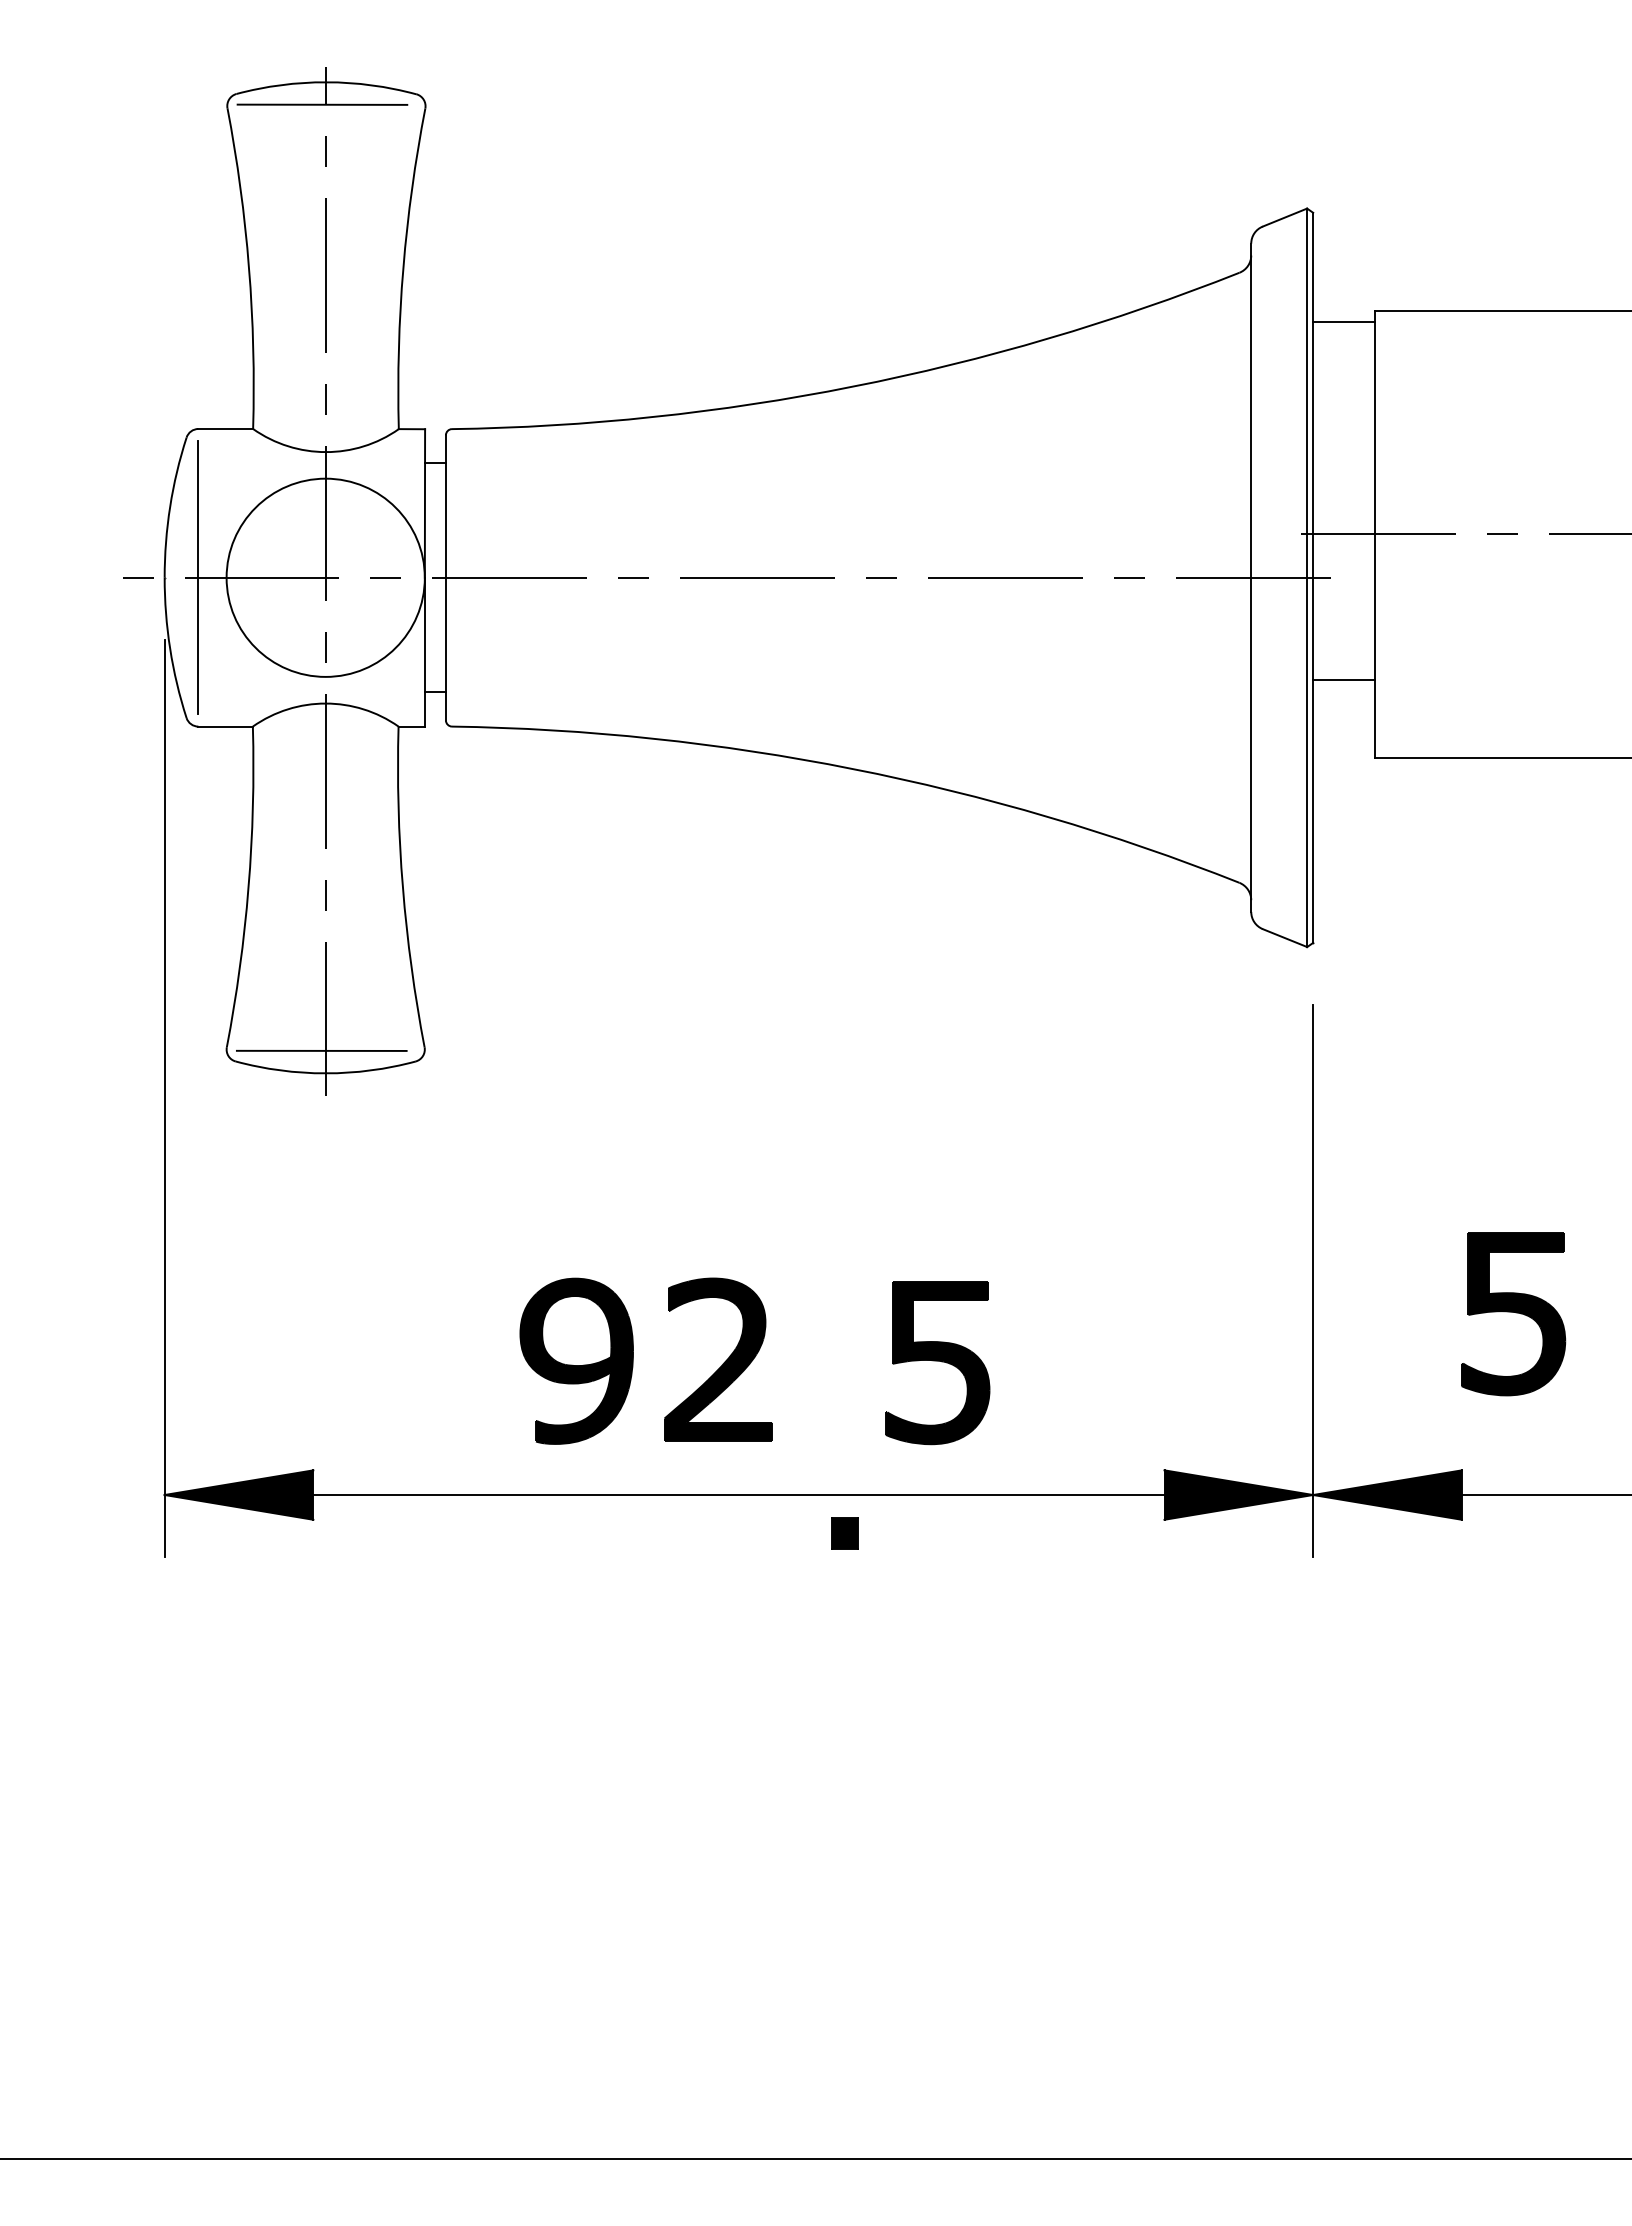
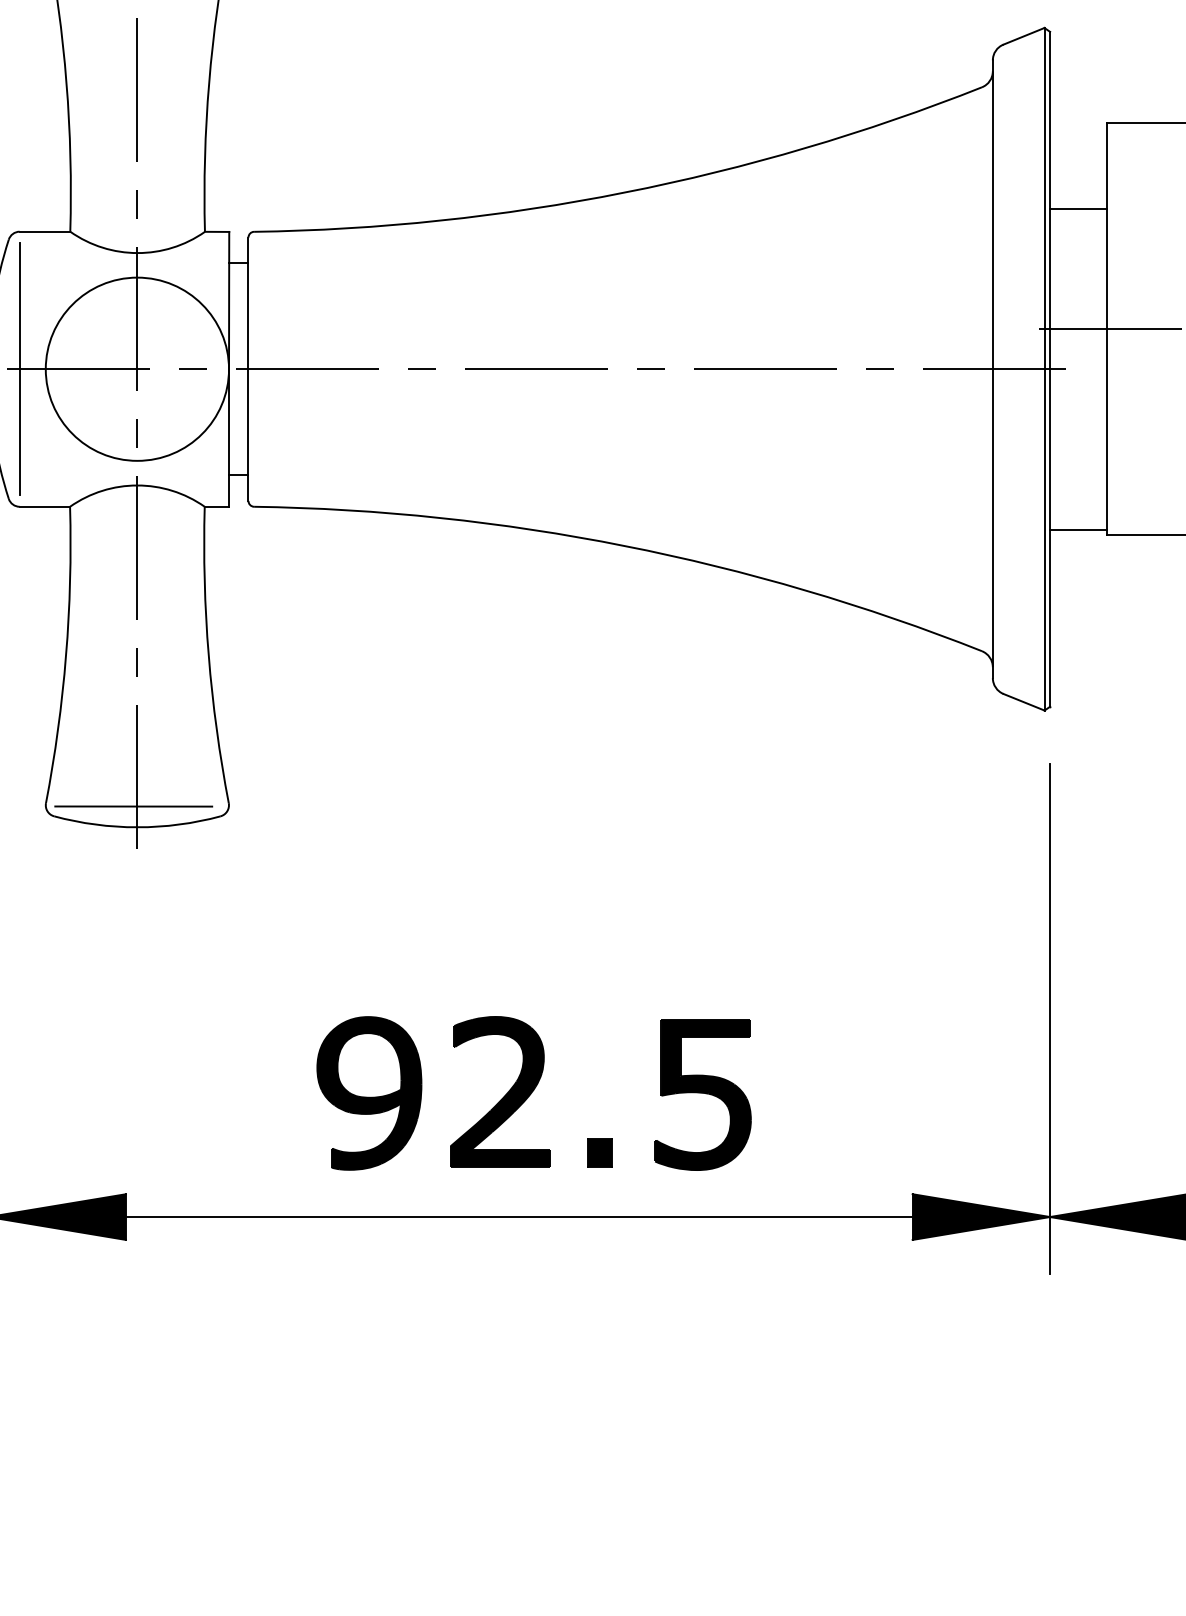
line: (1344, 322) -> (1079, 209), moved
line: (1344, 680) -> (1079, 529), moved
part: (844, 1533) -> (599, 1152), moved

